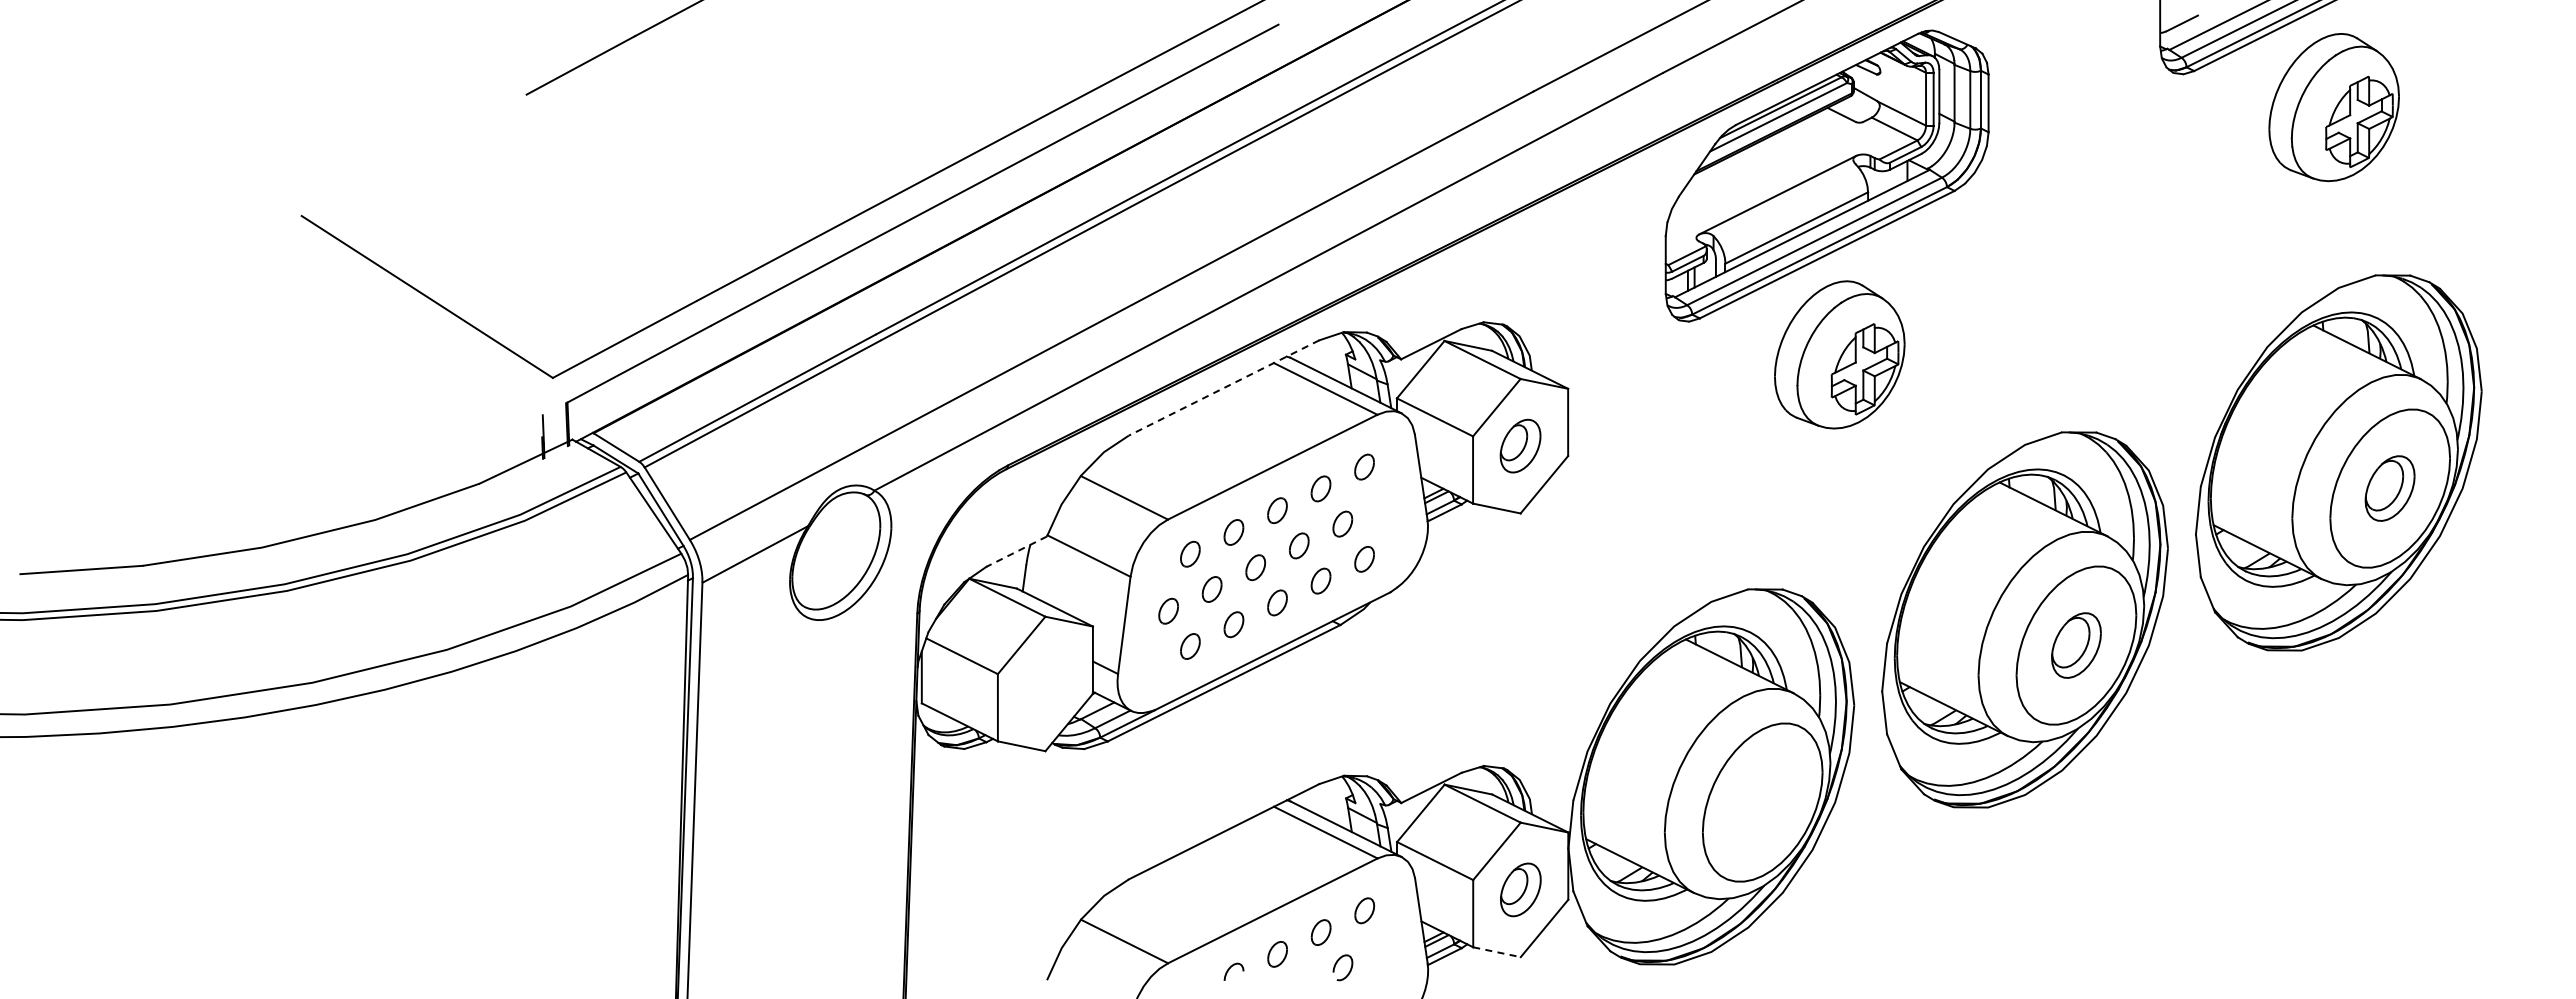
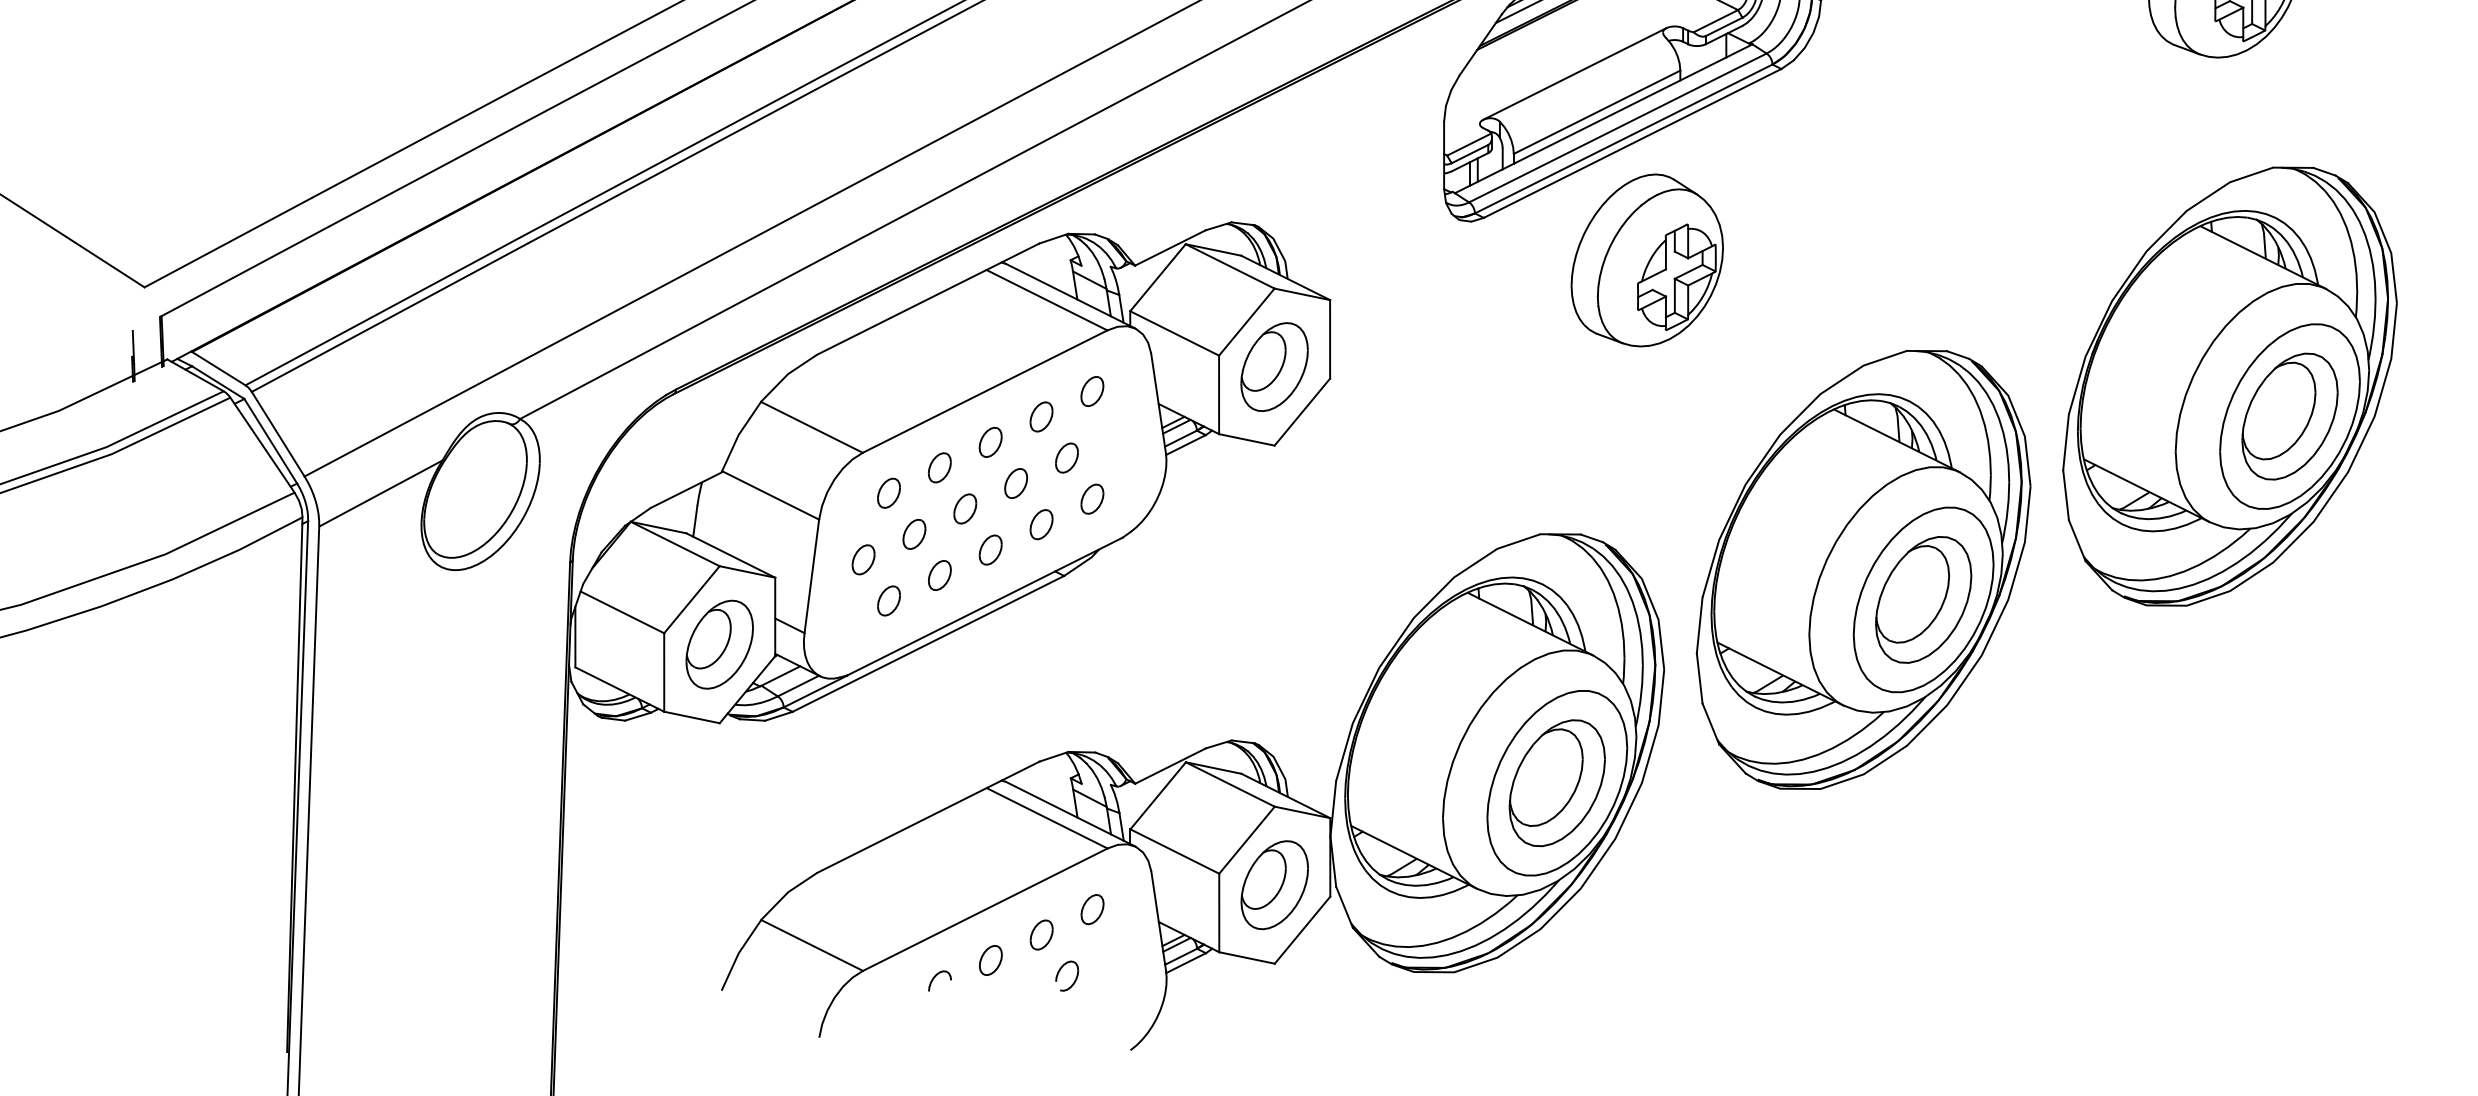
line: (1224, 388) -> (928, 299), dashed -> solid
part: (1520, 445) -> (1274, 366), size x1.43
part: (2389, 488) -> (2289, 416), size x1.67
line: (1016, 551) -> (685, 490), dashed -> solid
part: (2076, 645) -> (1923, 599), size x1.67
part: (1045, 683) -> (719, 644), added
part: (1762, 802) -> (1557, 783), added
part: (1520, 889) -> (1274, 884), size x1.43
line: (1497, 952) -> (1247, 958), dashed -> solid

